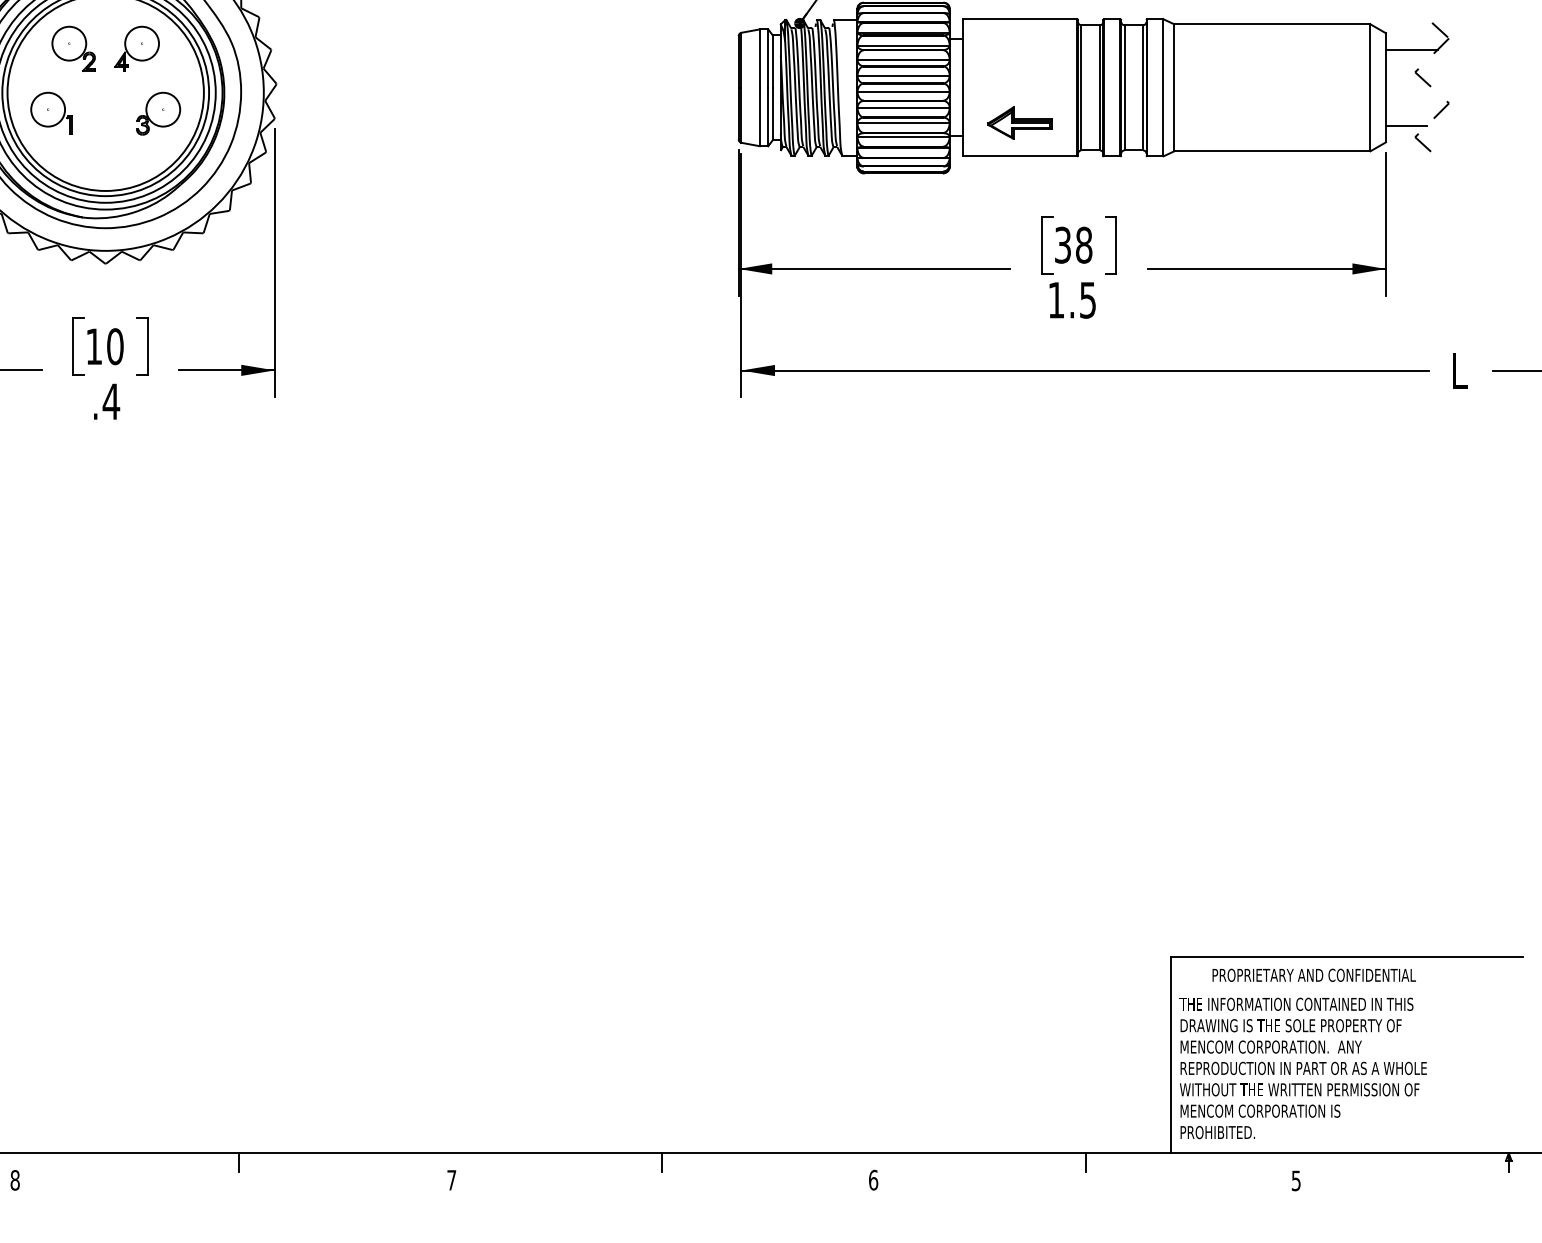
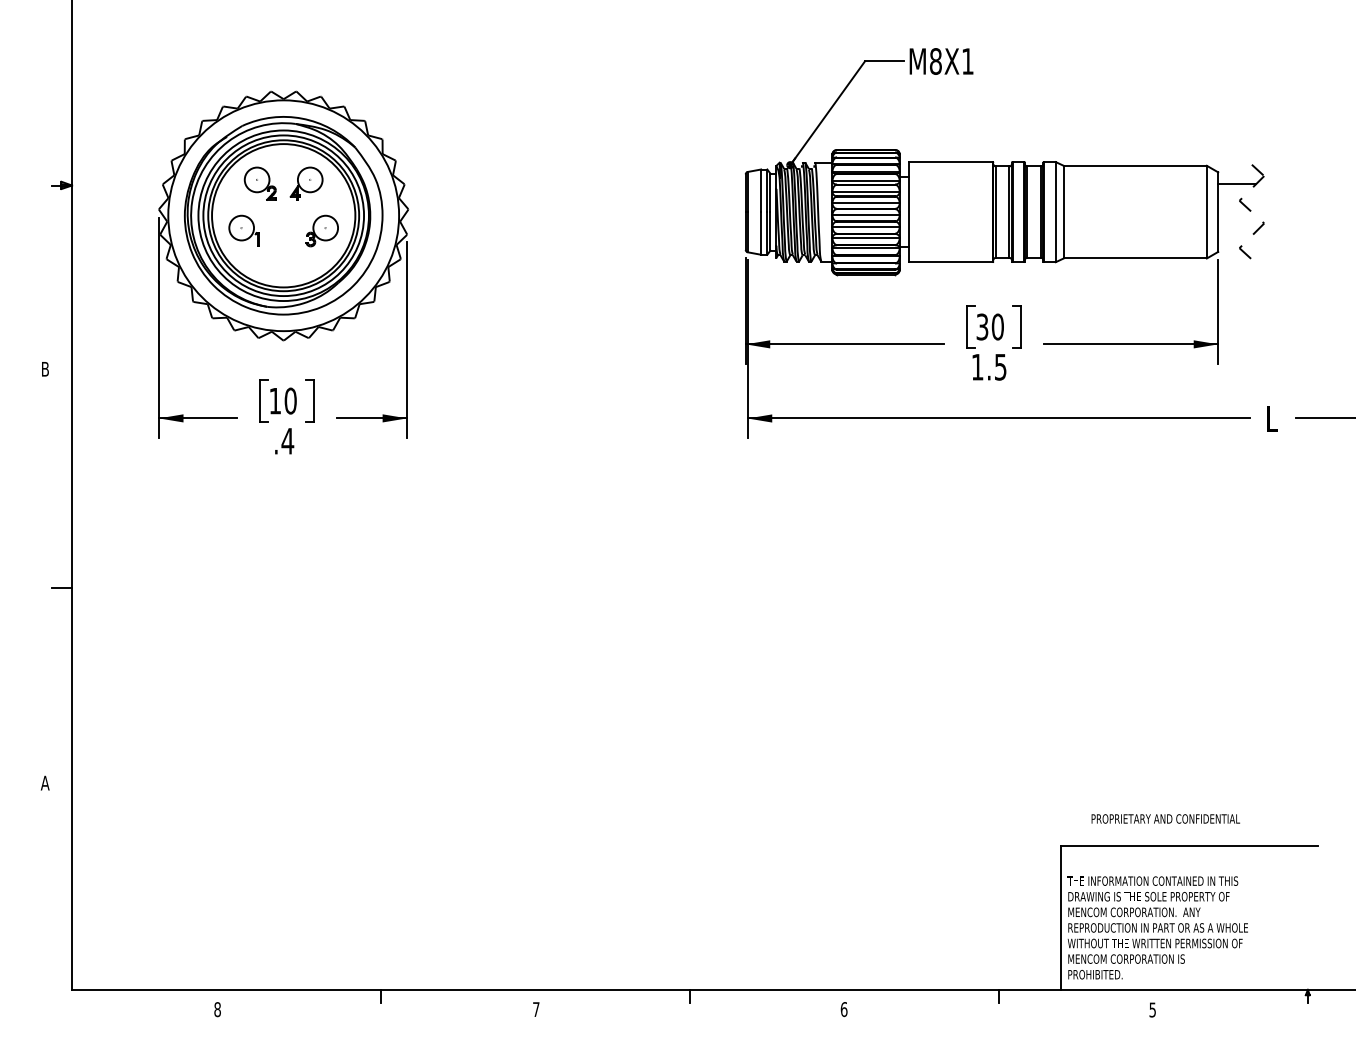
part: (1019, 122) -> (950, 237), removed
line: (1405, 125) -> (1232, 239), removed
text: (1083, 245) -> (997, 327), 38 -> 30
text: (1313, 974) -> (1165, 818), moved

